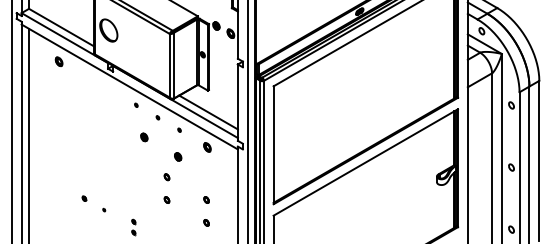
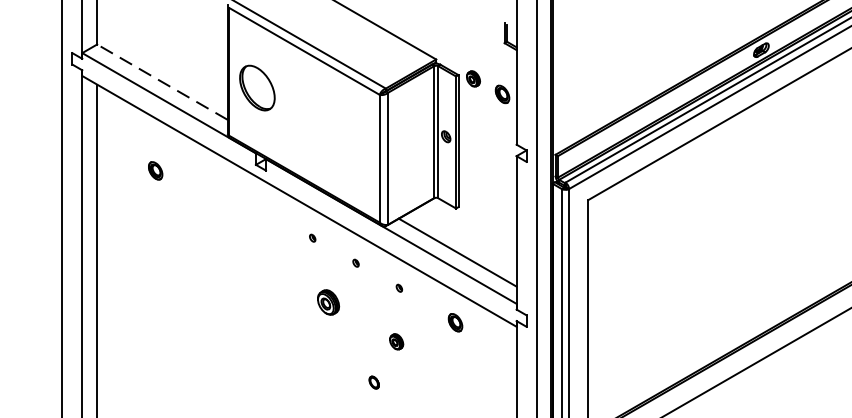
line: (61, 27) -> (162, 81), solid -> dashed
part: (58, 61) -> (154, 170), moved
part: (144, 137) -> (329, 302), size x1.6

